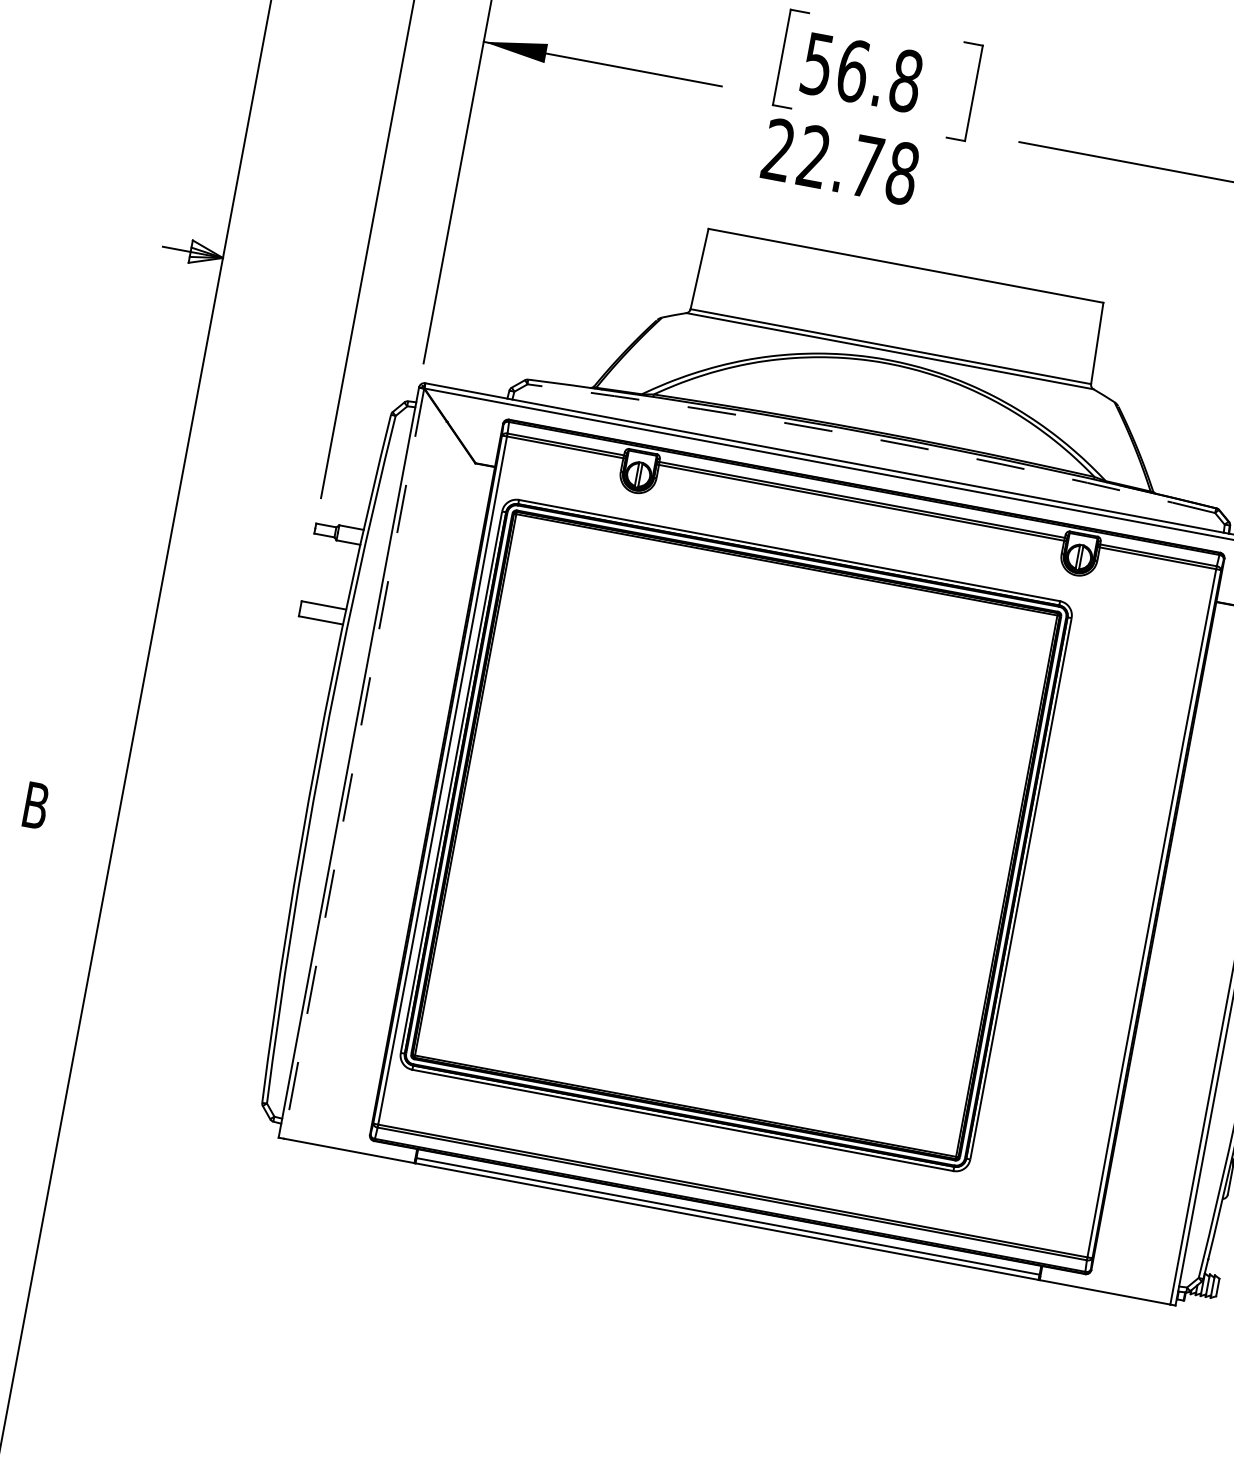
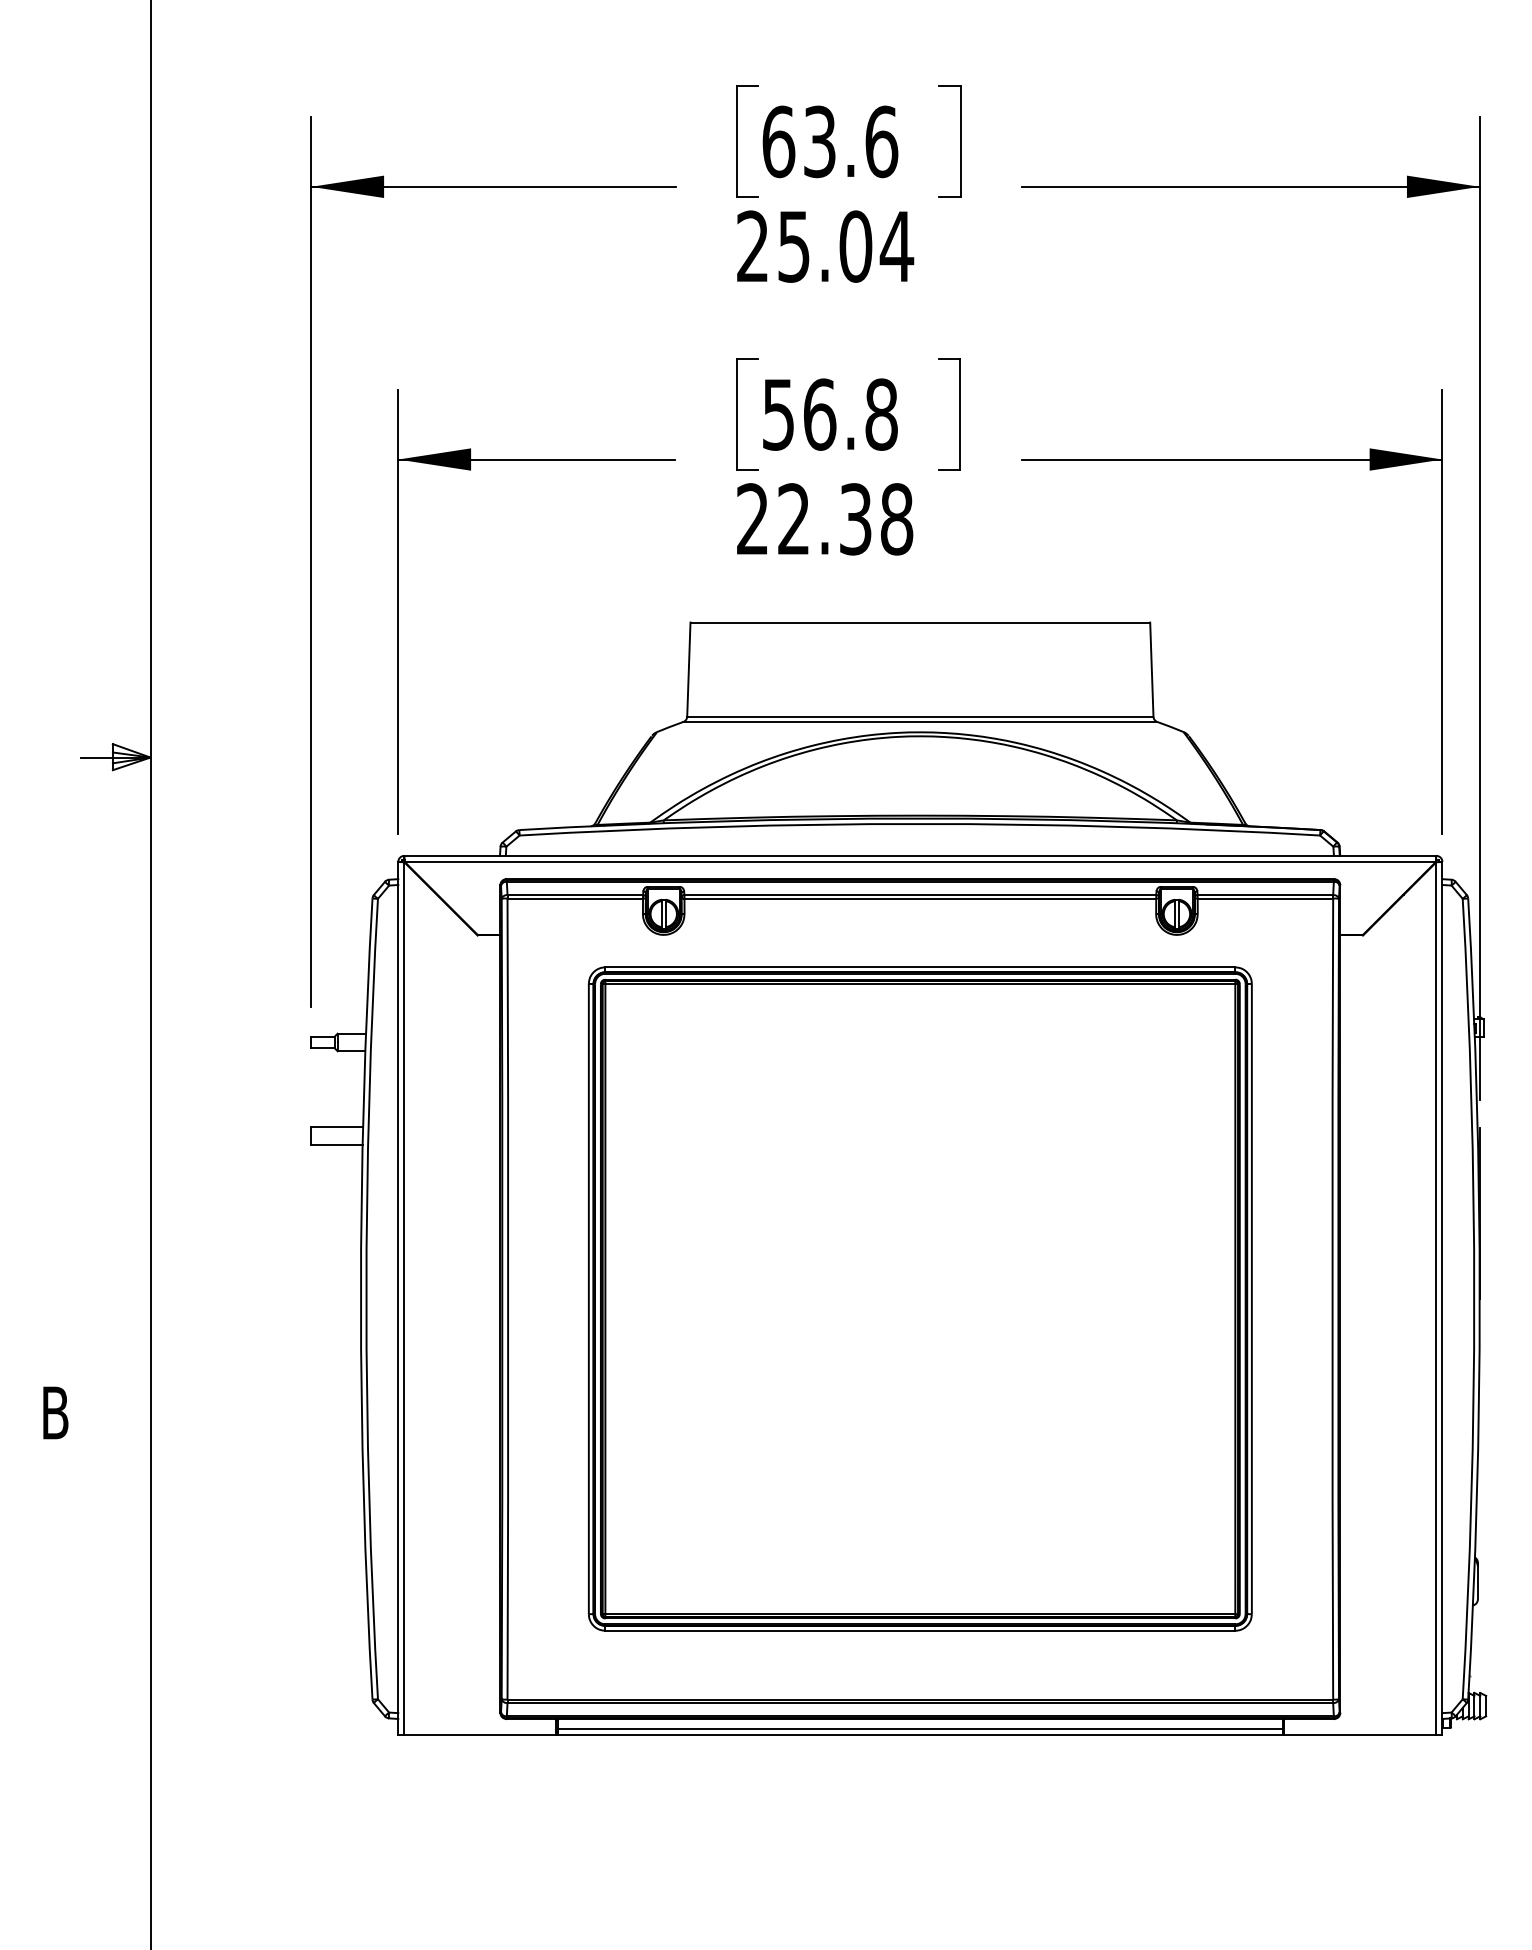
text: (866, 166) -> (855, 519), 22.78 -> 22.38
arc: (872, 439) -> (919, 824), dashed -> solid
line: (354, 763) -> (404, 1298), dashed -> solid
part: (736, 835) -> (920, 1298), moved

